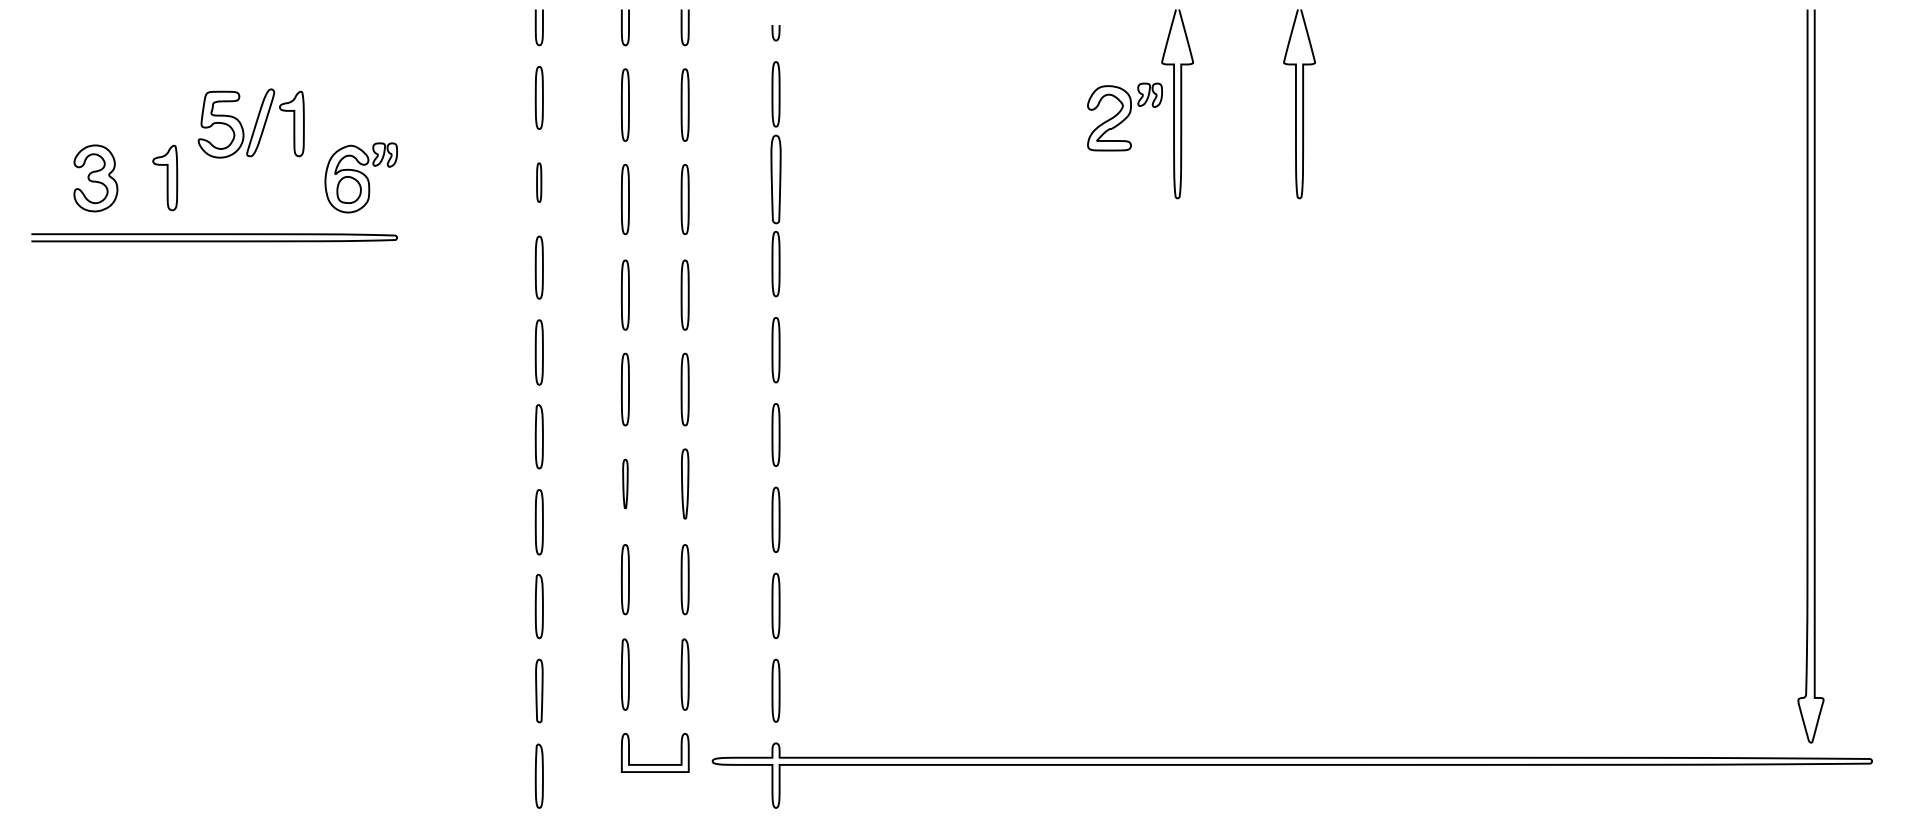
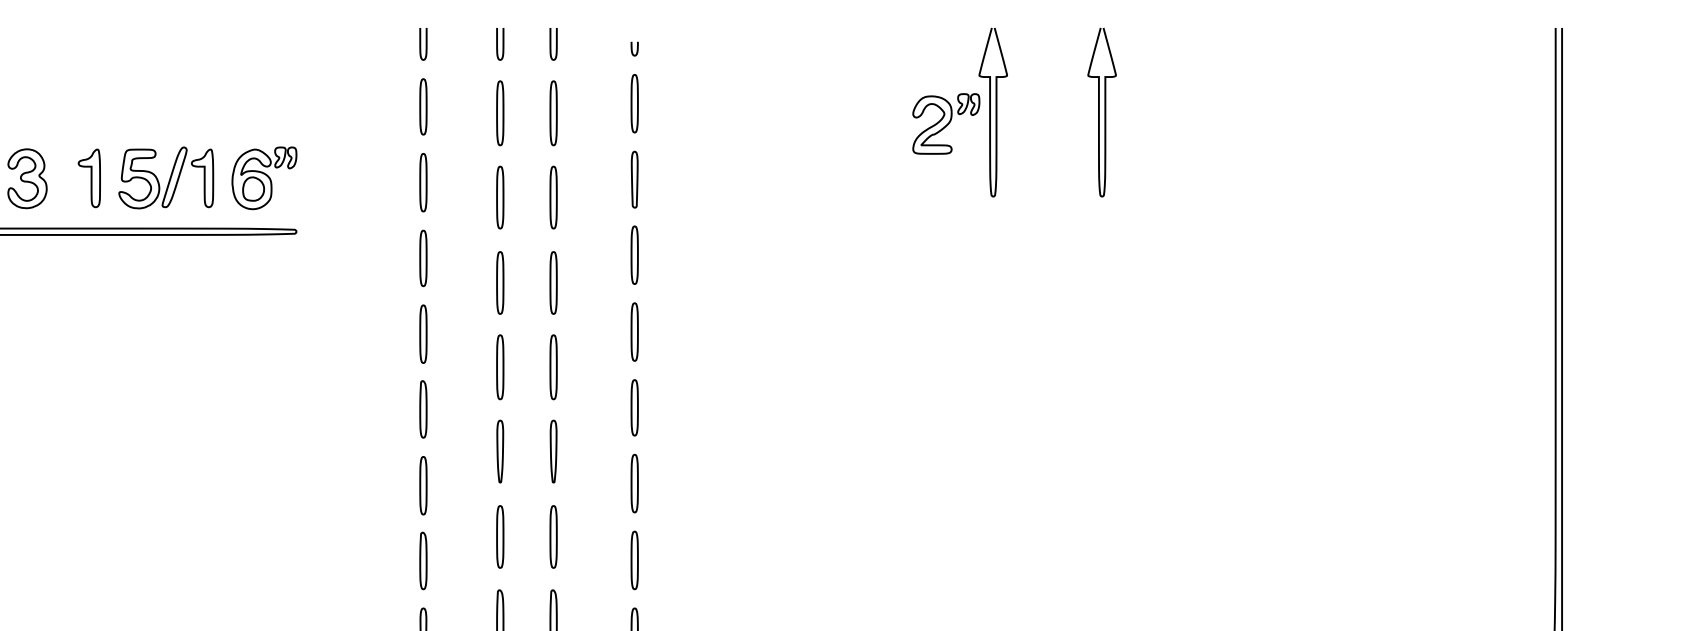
part: (250, 123) -> (165, 177), moved
part: (775, 179) -> (634, 179), size x0.71
part: (538, 182) -> (422, 182), size x1.67
part: (625, 483) -> (500, 451), size x1.43

